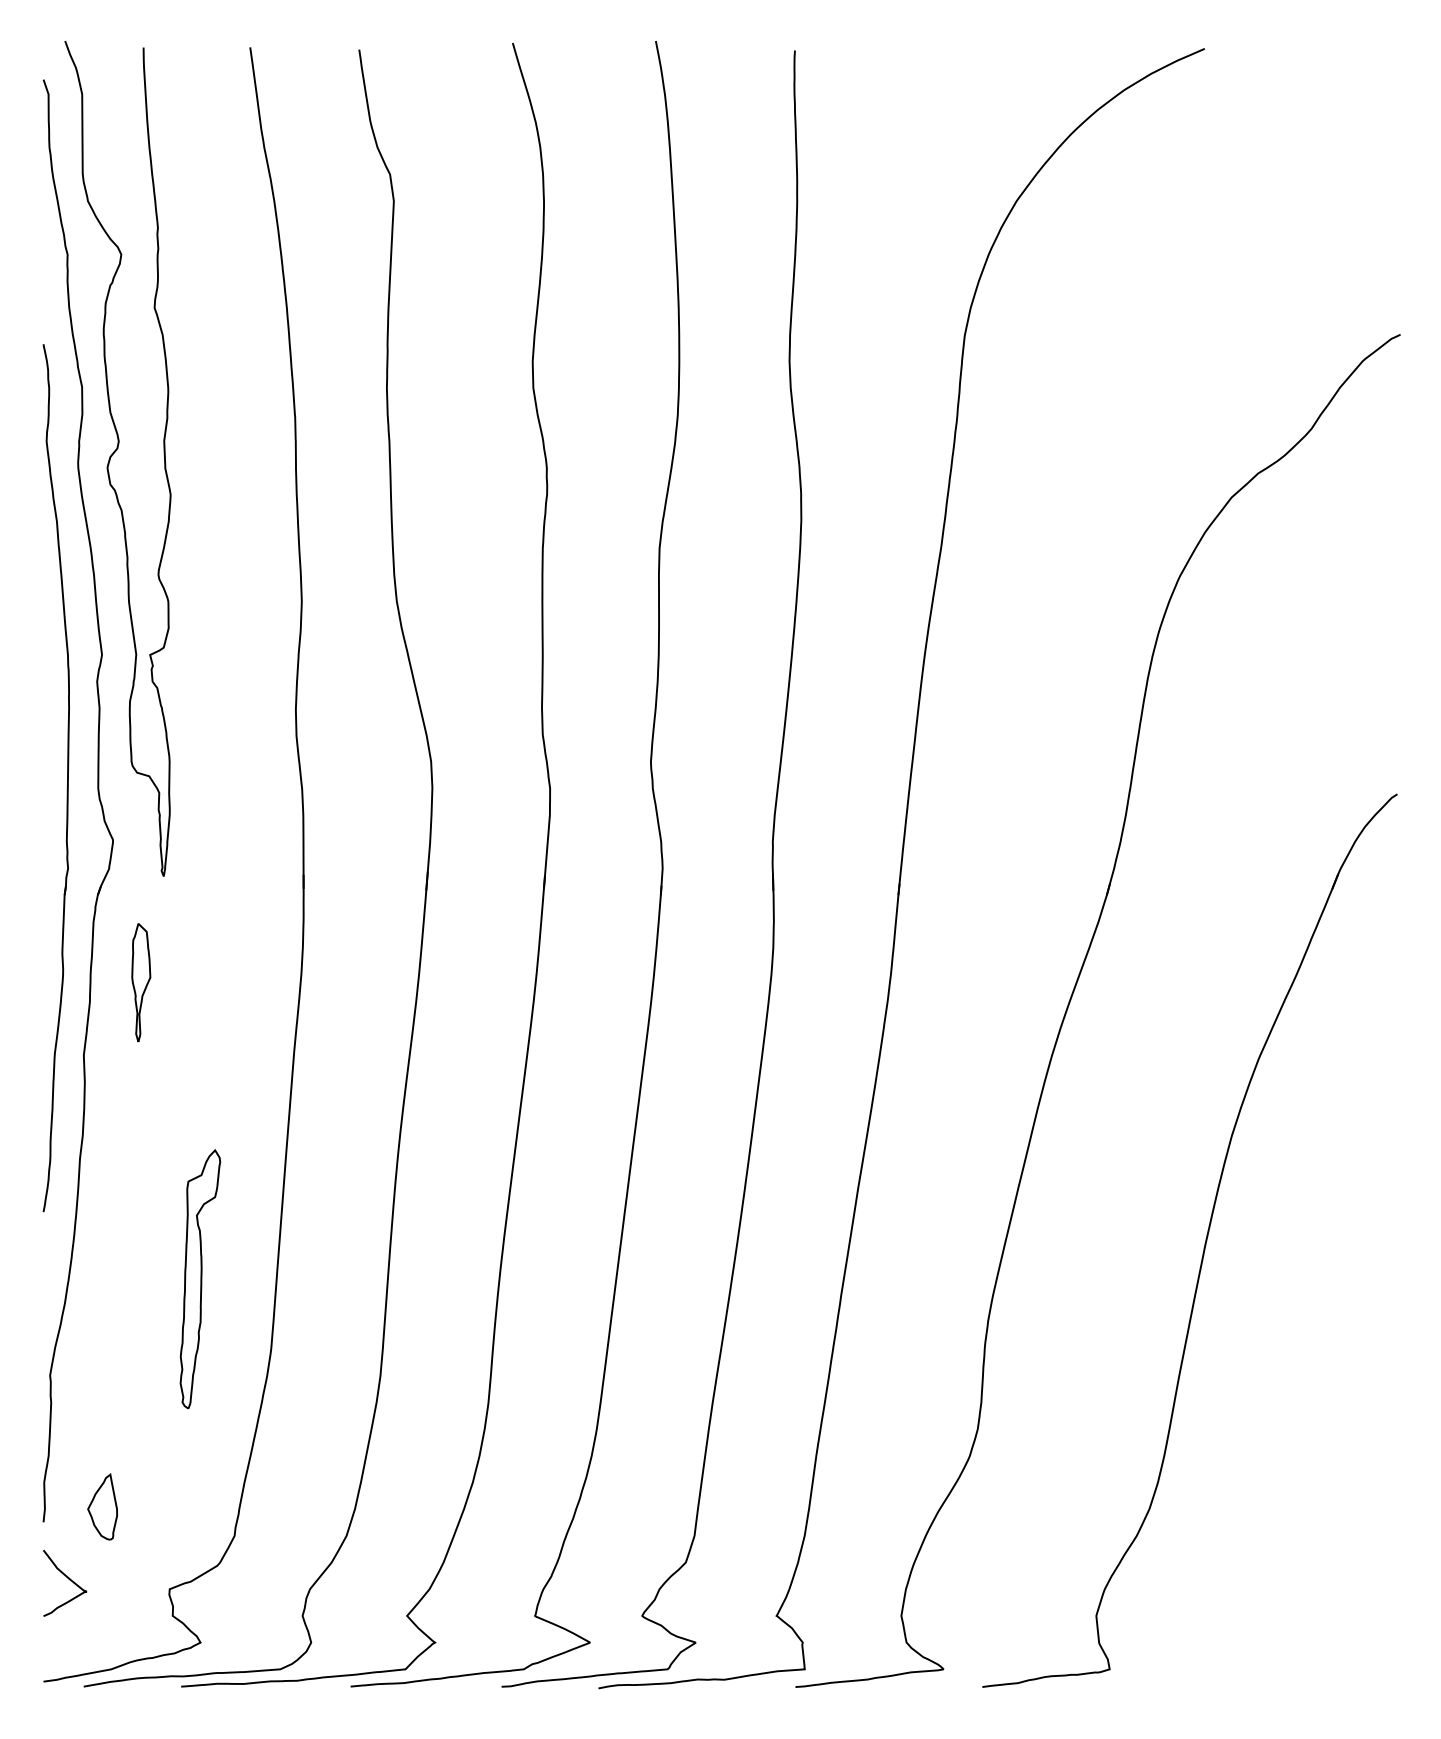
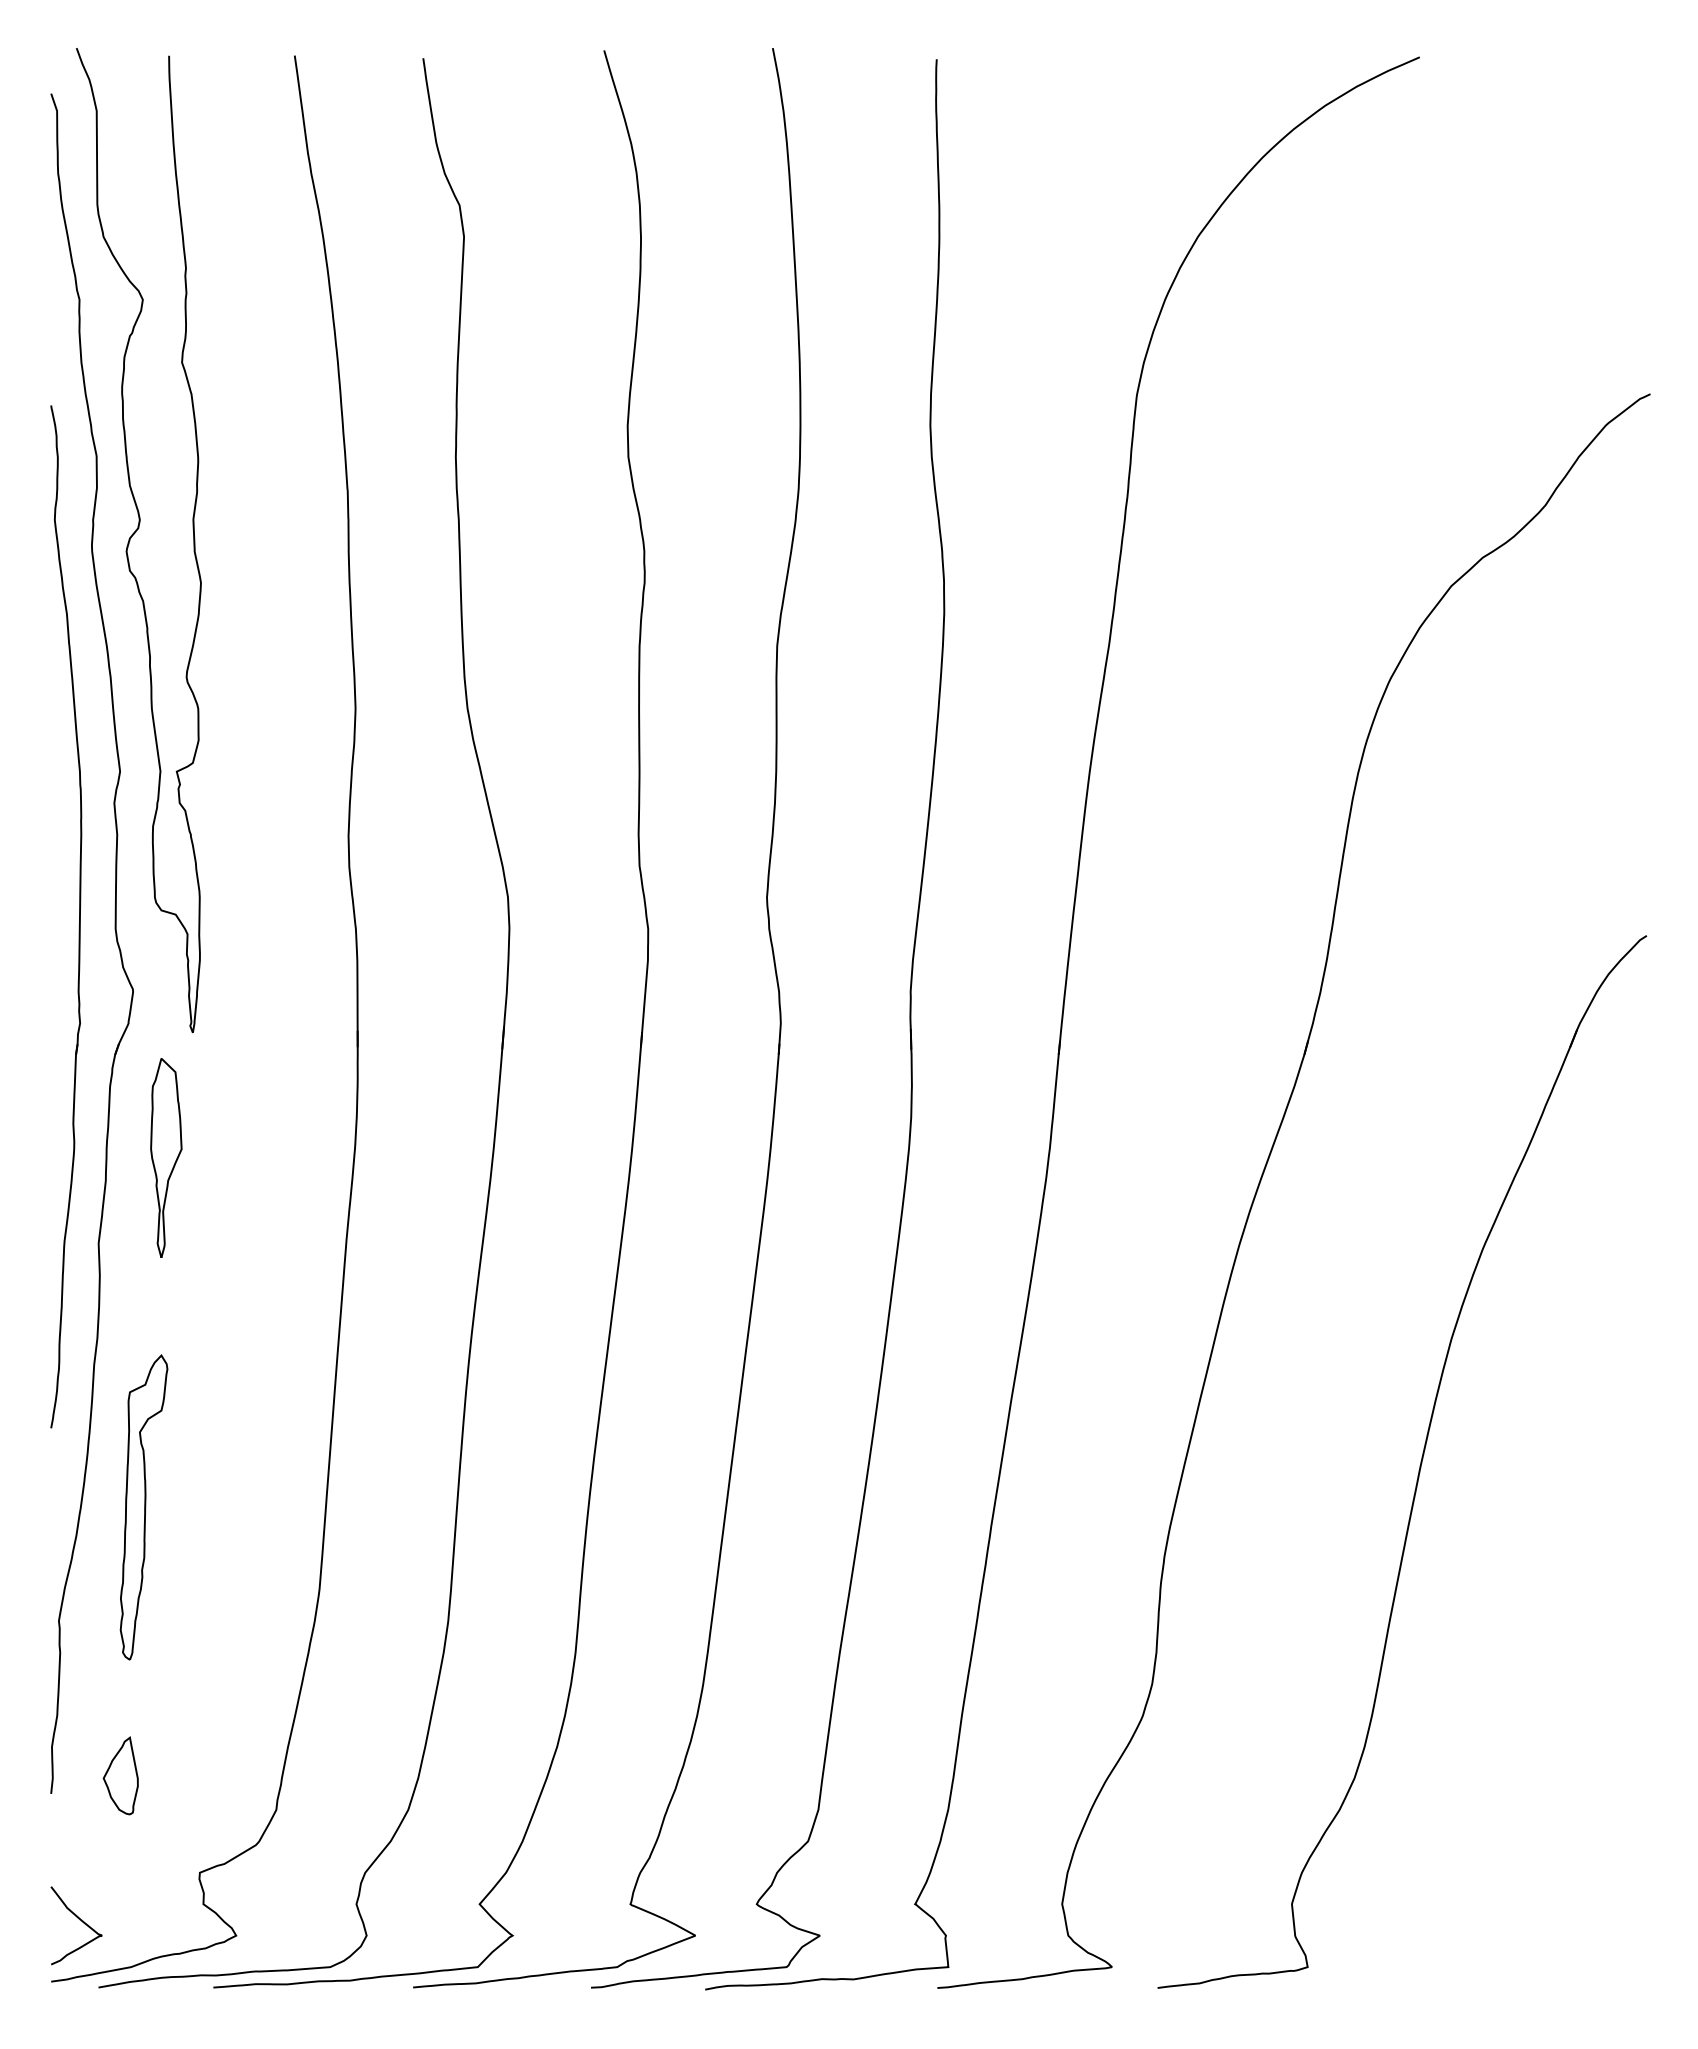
part: (141, 982) -> (166, 1157), size x1.43
part: (199, 1279) -> (143, 1507), moved
curve: (66, 1577) -> (78, 1919), moved

